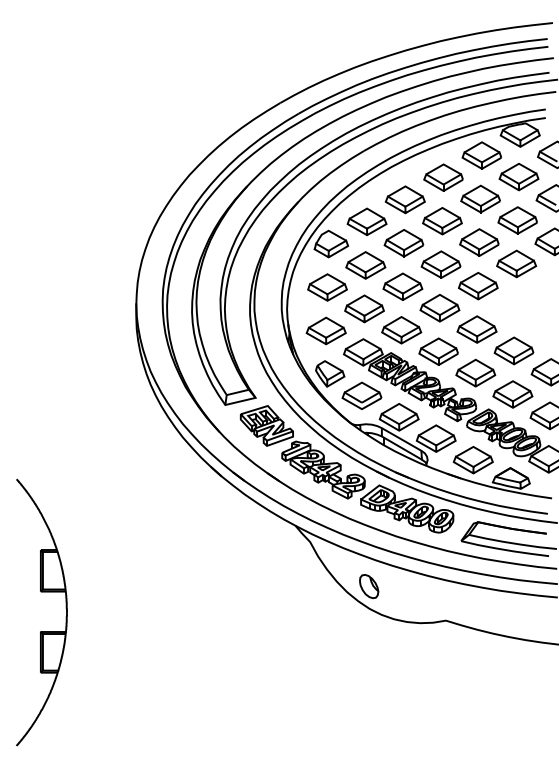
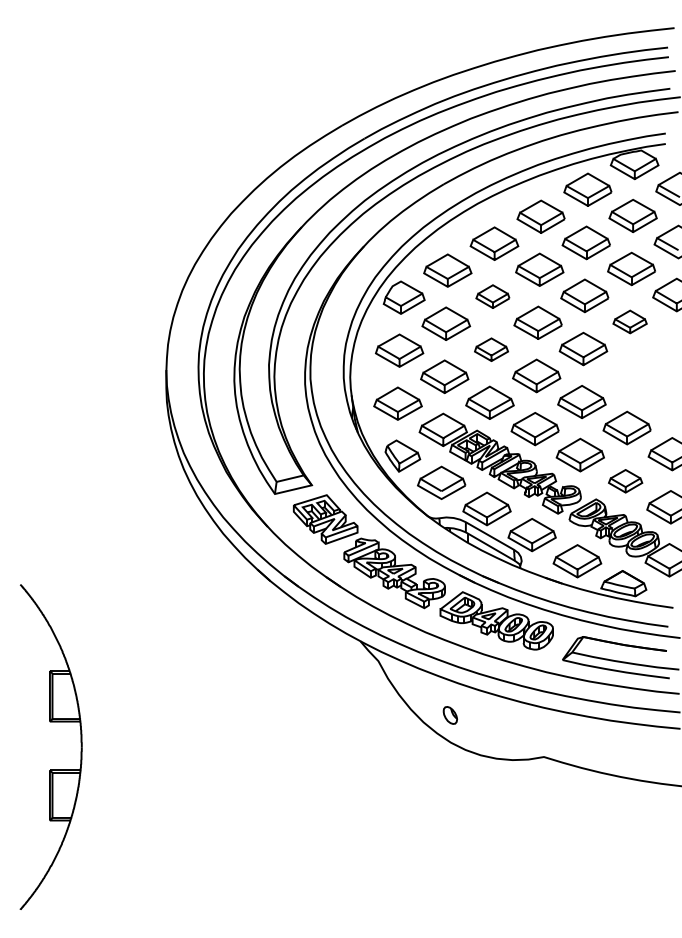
part: (403, 243) -> (492, 296), size x0.7
part: (516, 263) -> (629, 321), size x0.7
part: (402, 286) -> (491, 349), size x0.7
part: (512, 394) -> (625, 481), size x0.7
part: (369, 586) -> (450, 715), size x0.6

